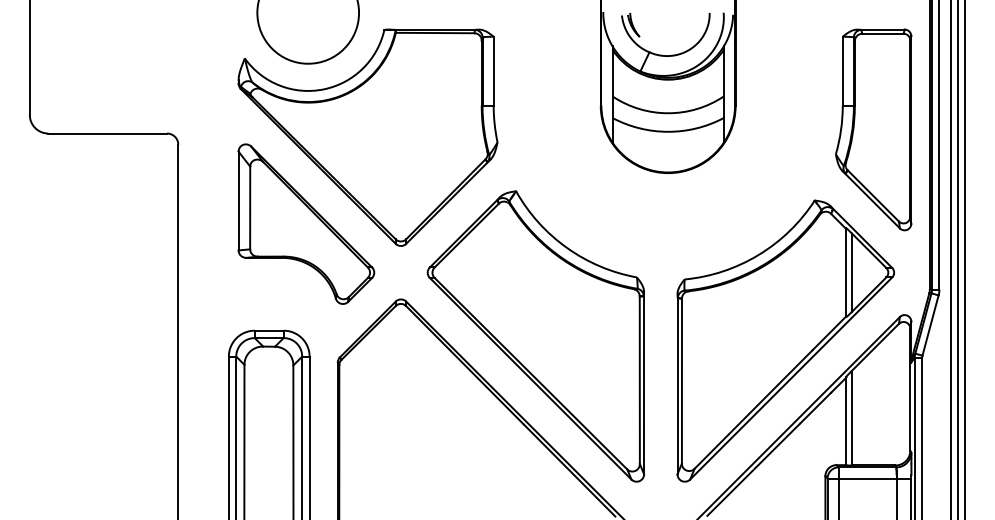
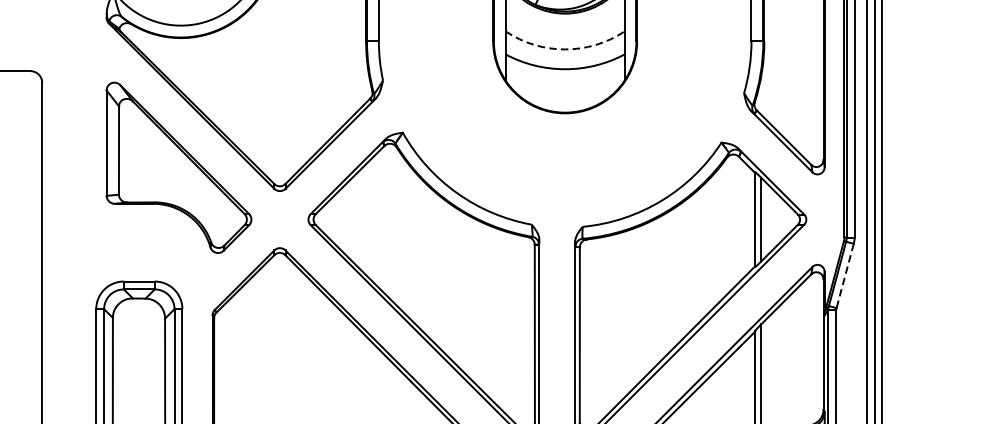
arc: (668, 113) -> (565, 49), solid -> dashed
line: (930, 325) -> (845, 275), solid -> dashed

